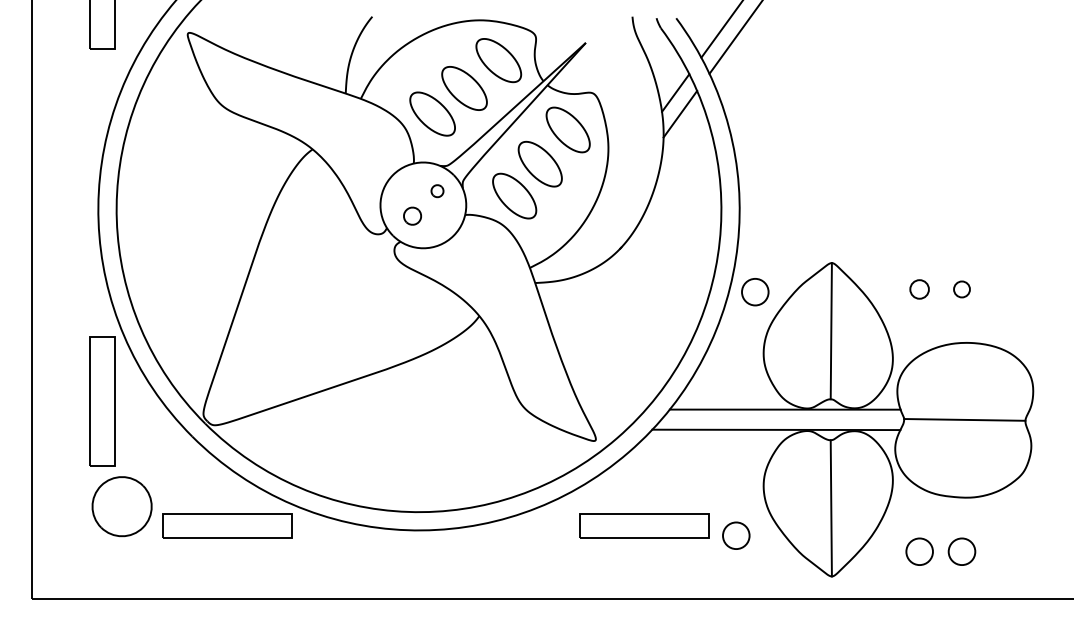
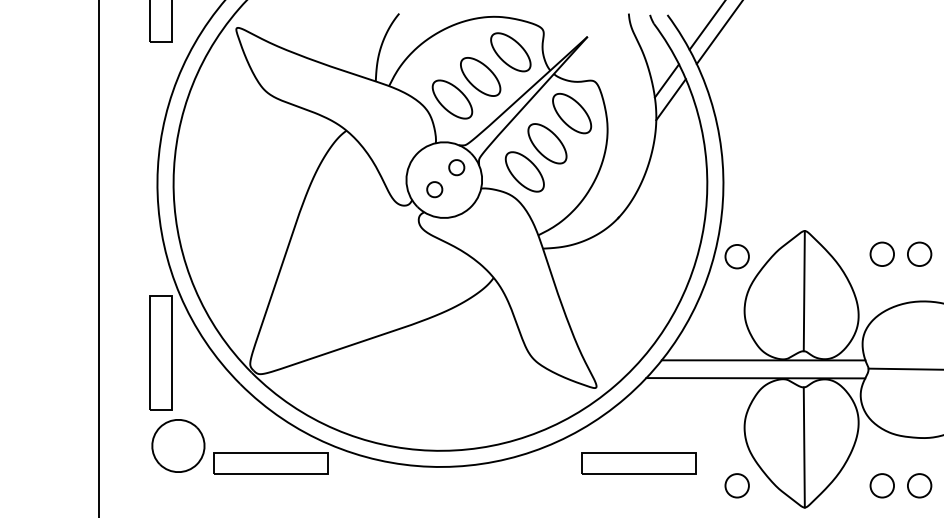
part: (437, 190) -> (456, 166), size x1.43
circle: (919, 289) -> (882, 254), size x1.43
circle: (961, 289) -> (919, 254), size x1.67
circle: (736, 535) -> (737, 485), moved

